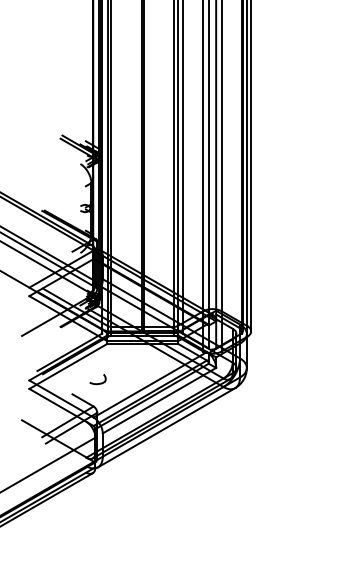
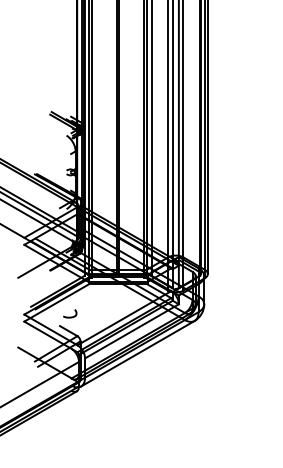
curve: (98, 382) -> (70, 316), moved

